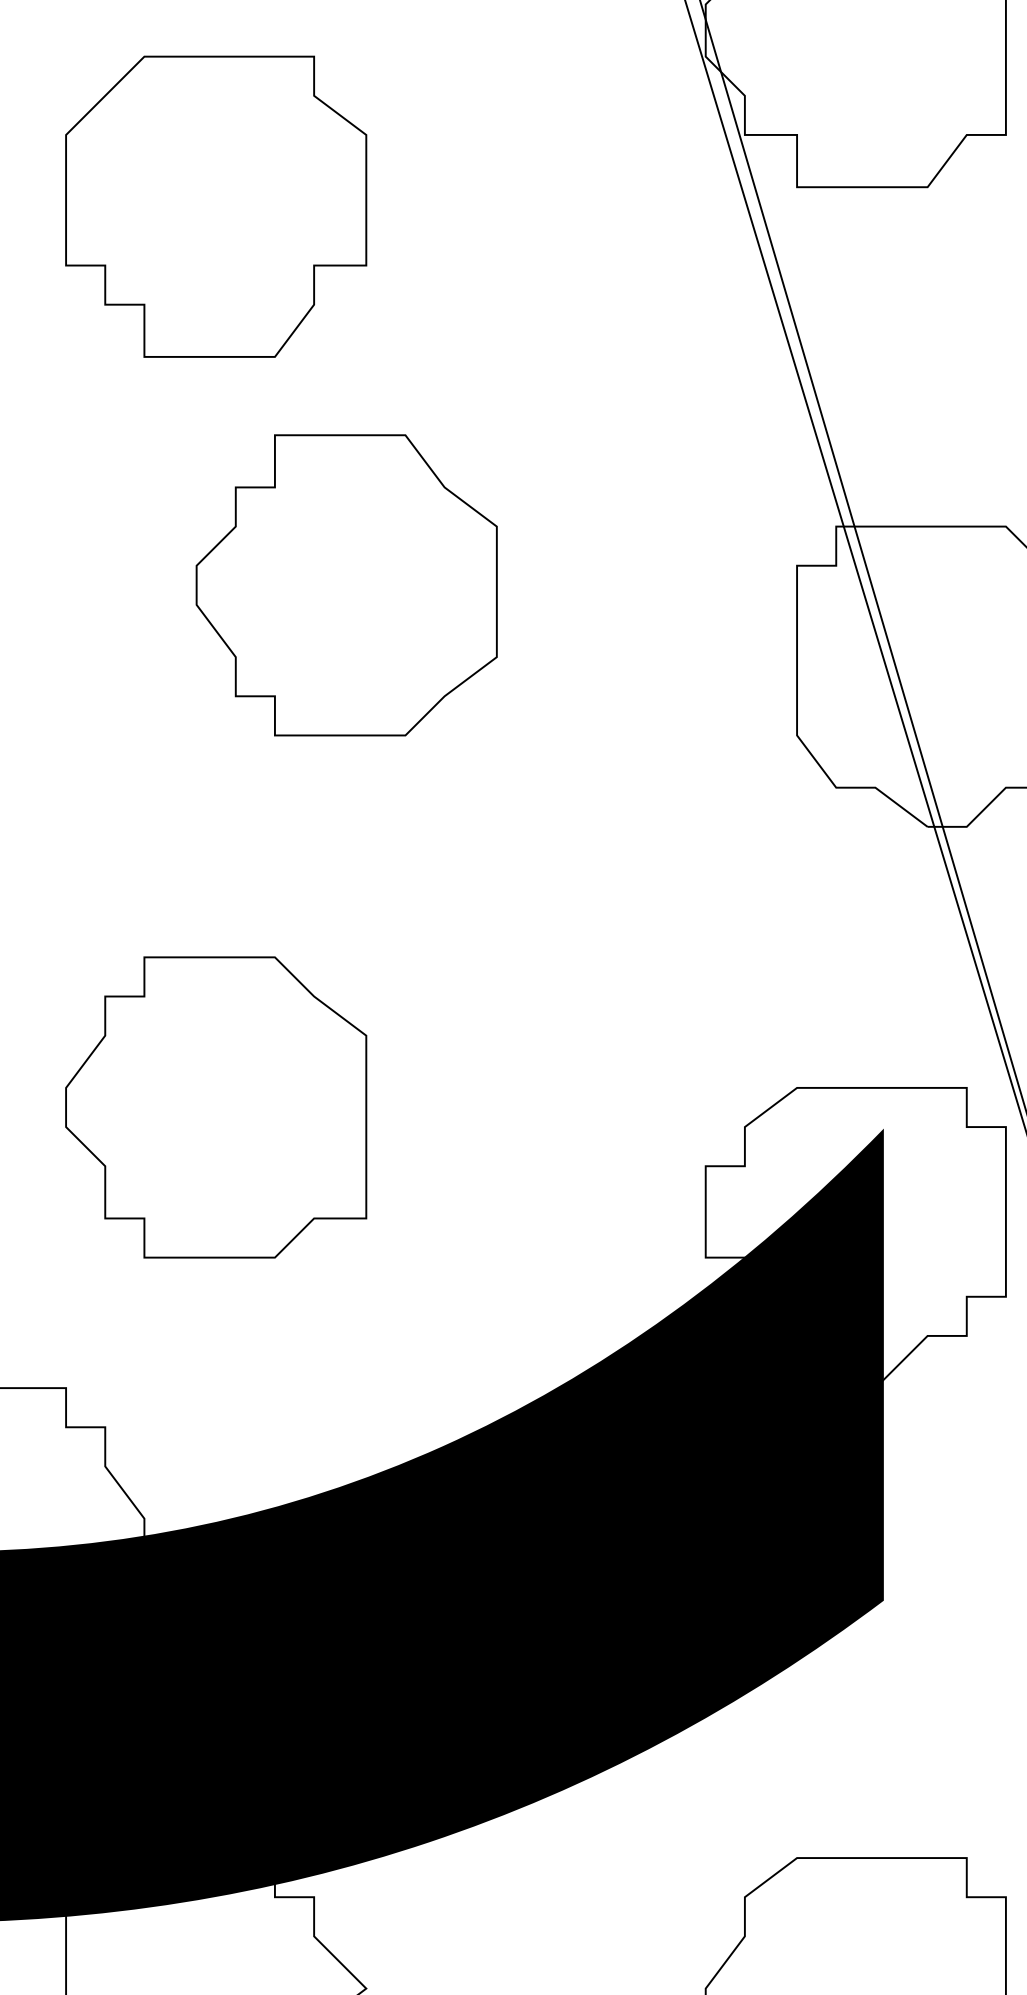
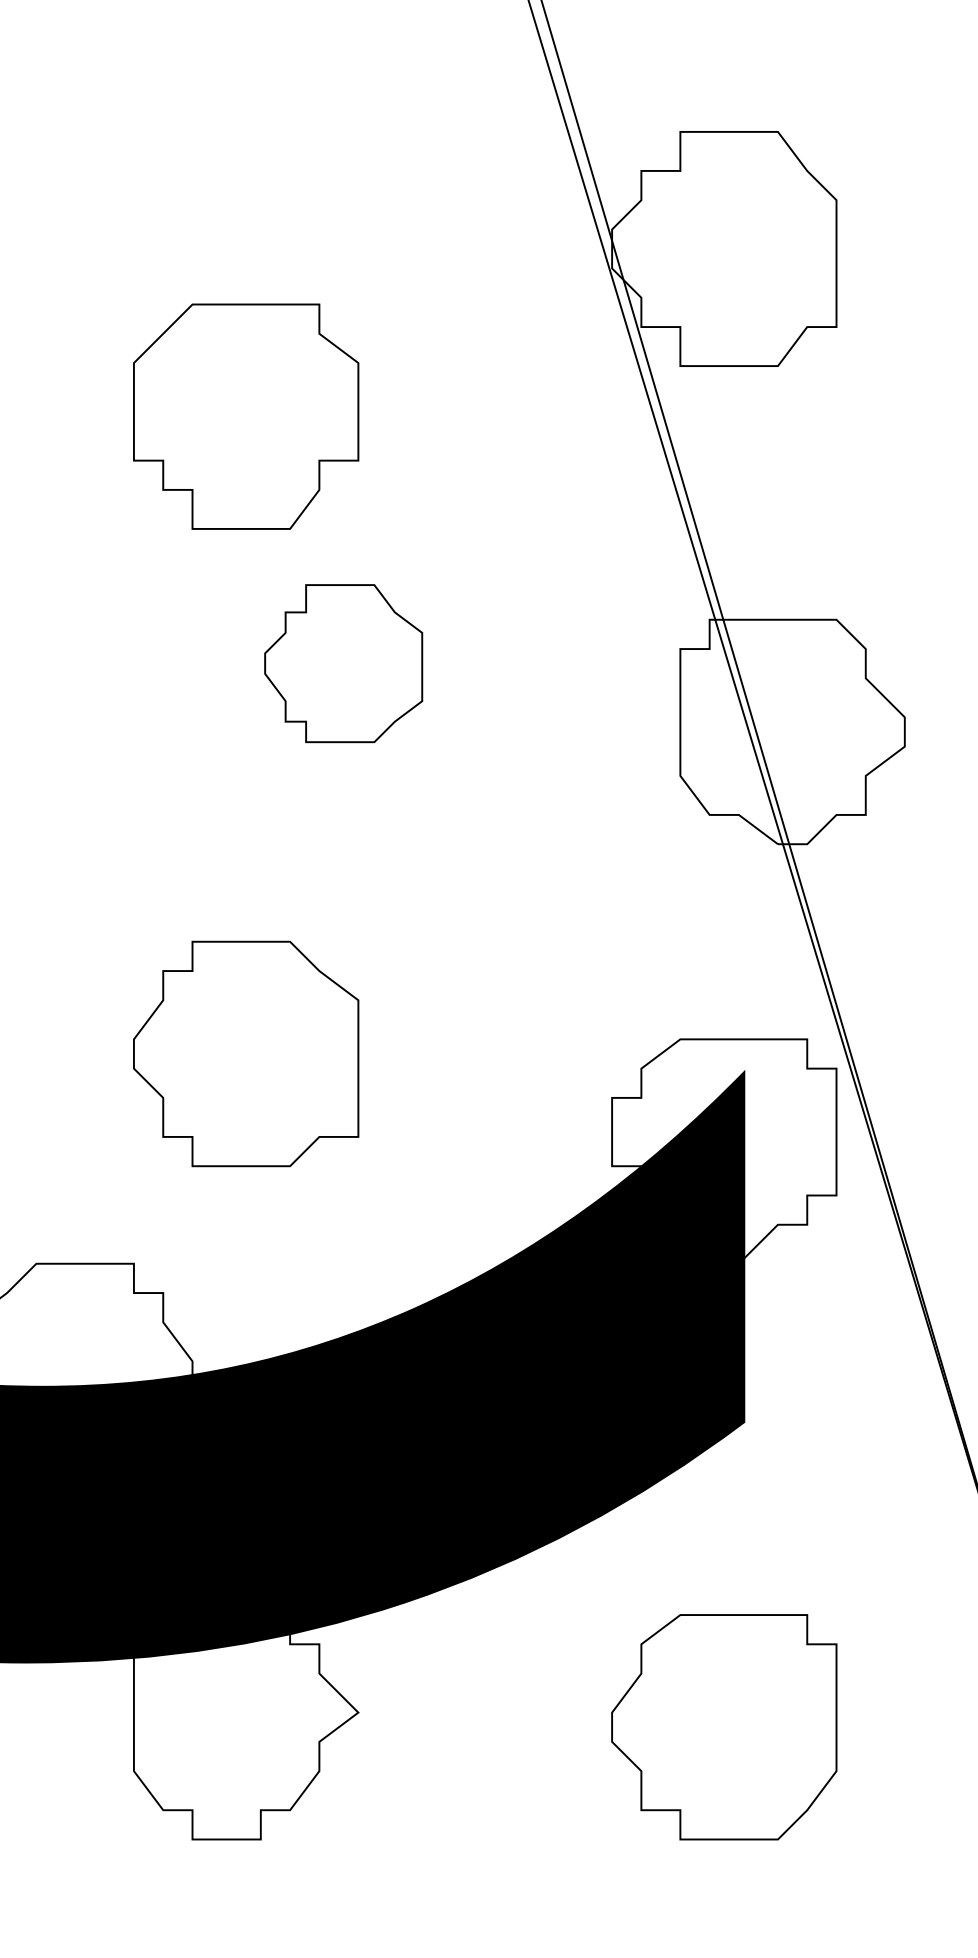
part: (216, 206) -> (246, 416), moved
part: (346, 585) -> (343, 663), size x0.7

